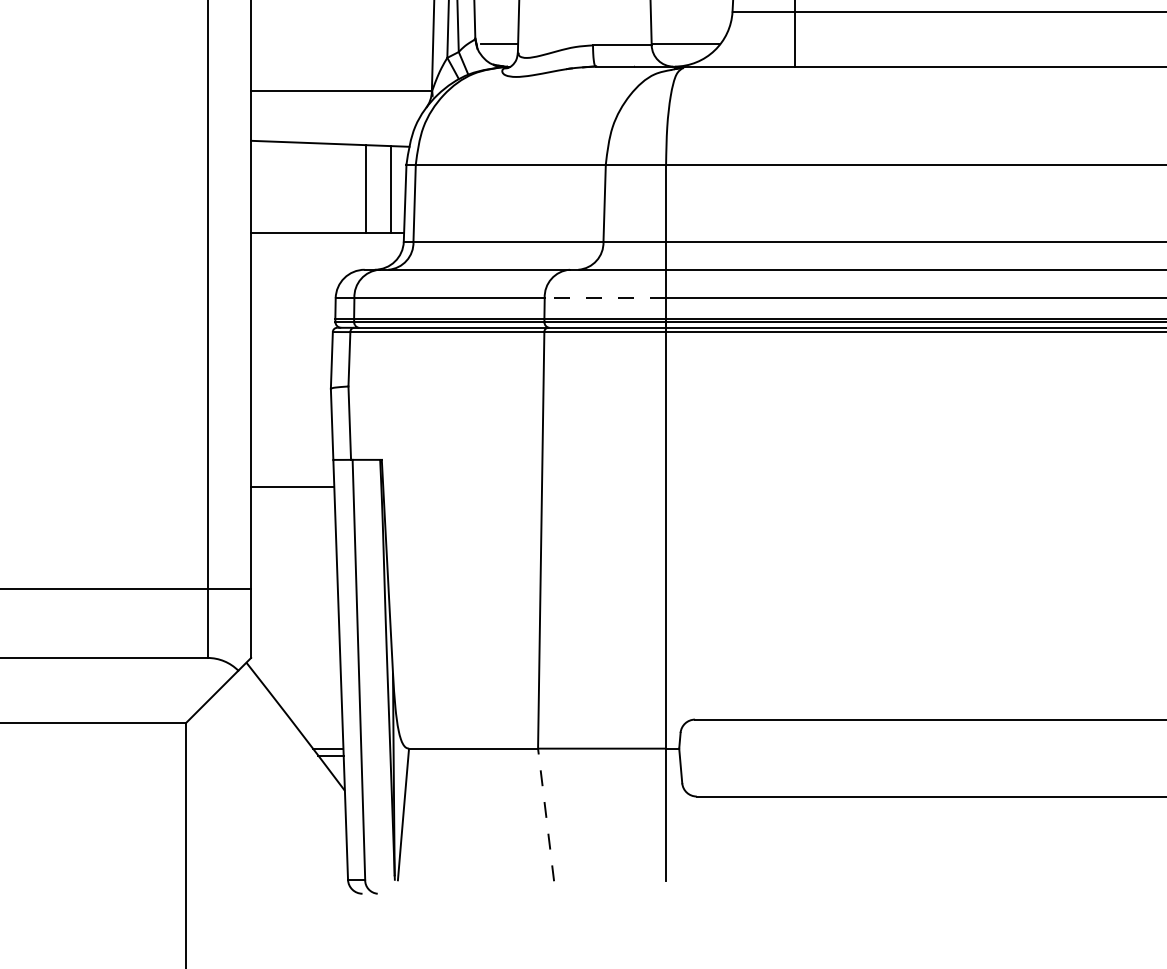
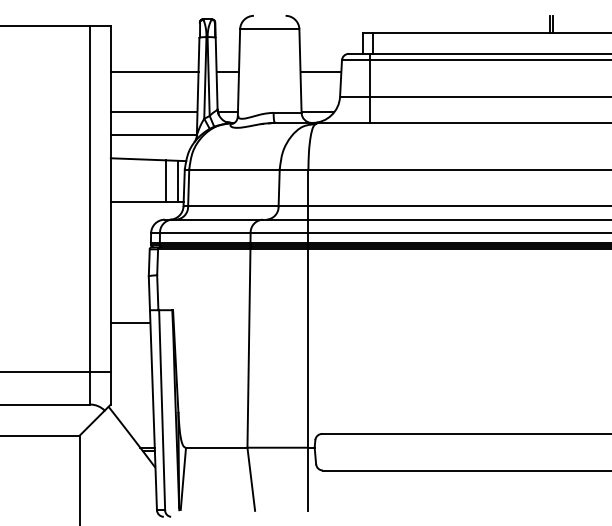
line: (340, 44) -> (153, 112), added
line: (605, 298) -> (279, 233), dashed -> solid
line: (546, 815) -> (251, 479), dashed -> solid

